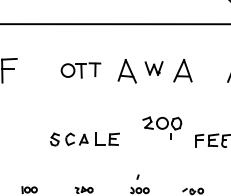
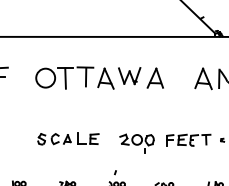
part: (153, 68) -> (129, 76), size x1.43
part: (80, 69) -> (64, 77), size x1.67
part: (161, 127) -> (136, 143), moved

